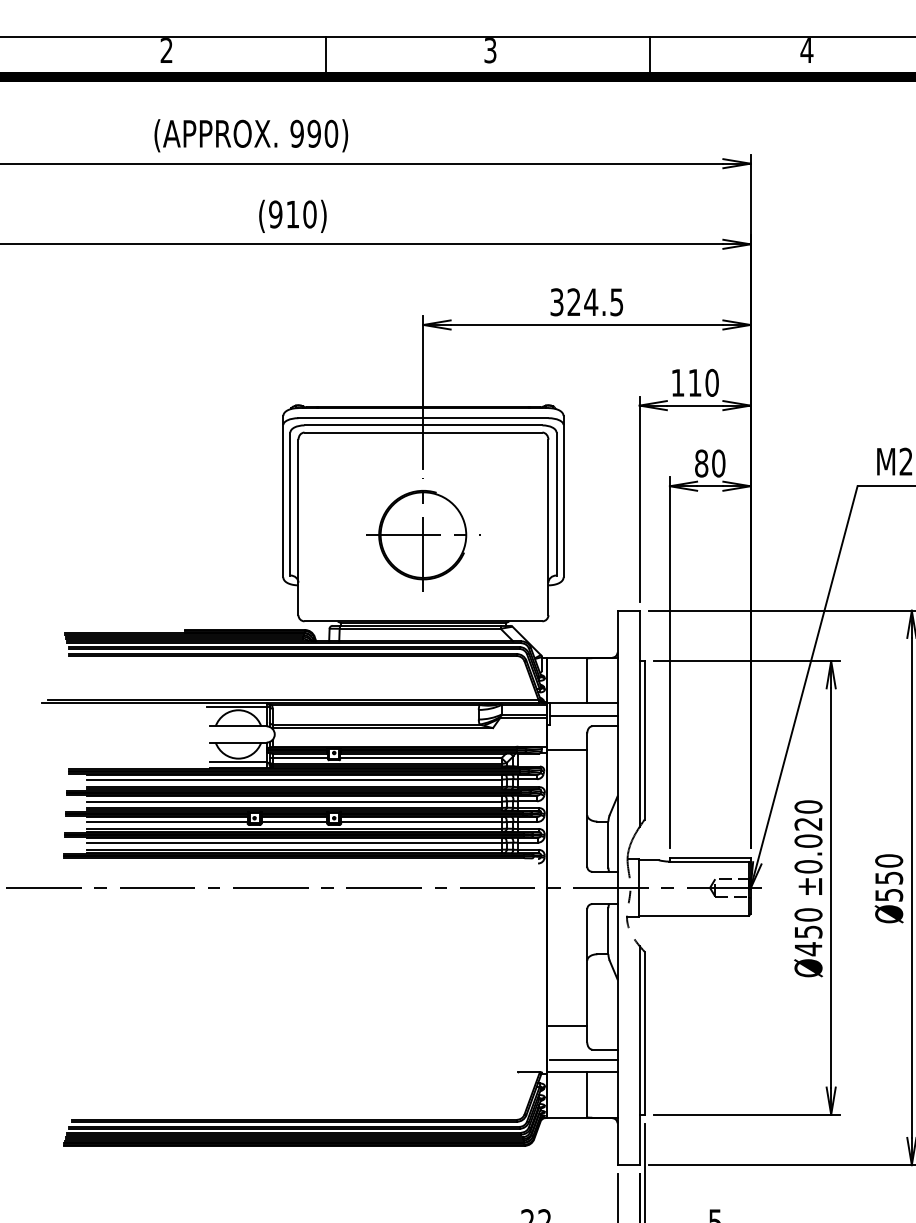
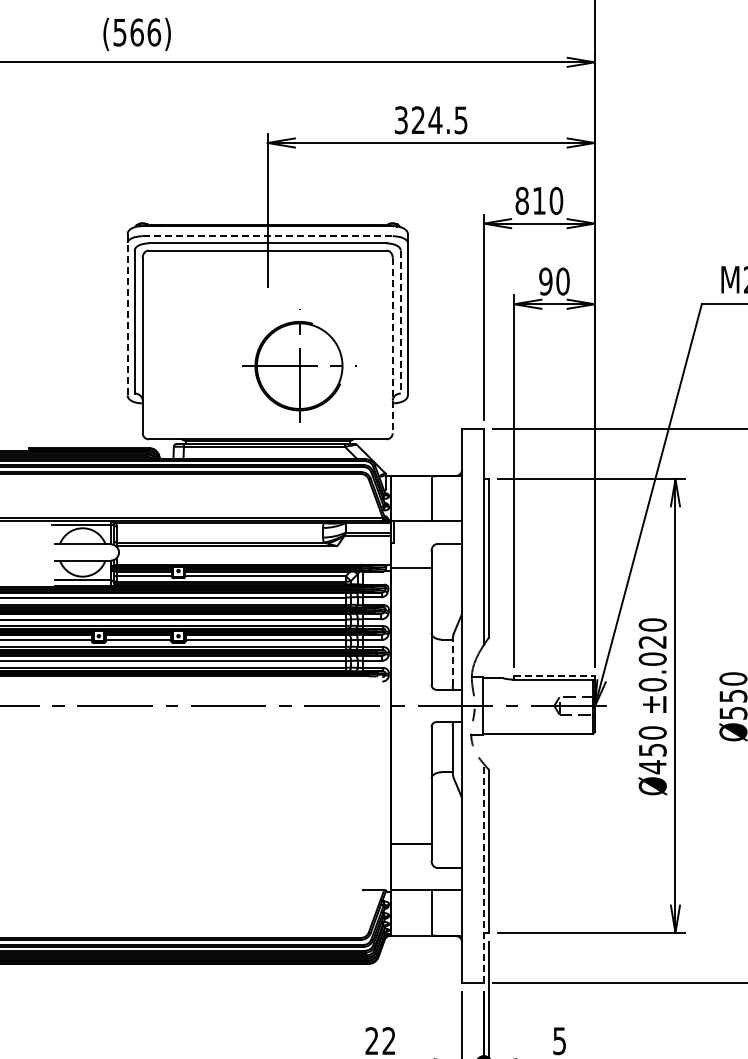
text: (292, 214) -> (136, 32), (910) -> (566)
text: (677, 382) -> (521, 200), 110 -> 810
line: (423, 418) -> (267, 236), solid -> dashed
text: (701, 463) -> (545, 281), 80 -> 90
line: (283, 496) -> (127, 314), solid -> dashed
line: (556, 504) -> (400, 322), solid -> dashed
line: (548, 527) -> (392, 345), solid -> dashed
part: (423, 534) -> (299, 365), moved
line: (583, 716) -> (427, 534), removed
line: (608, 844) -> (452, 662), solid -> dashed
line: (710, 857) -> (554, 675), solid -> dashed
line: (639, 1055) -> (483, 873), solid -> dashed
line: (583, 1059) -> (427, 877), removed

